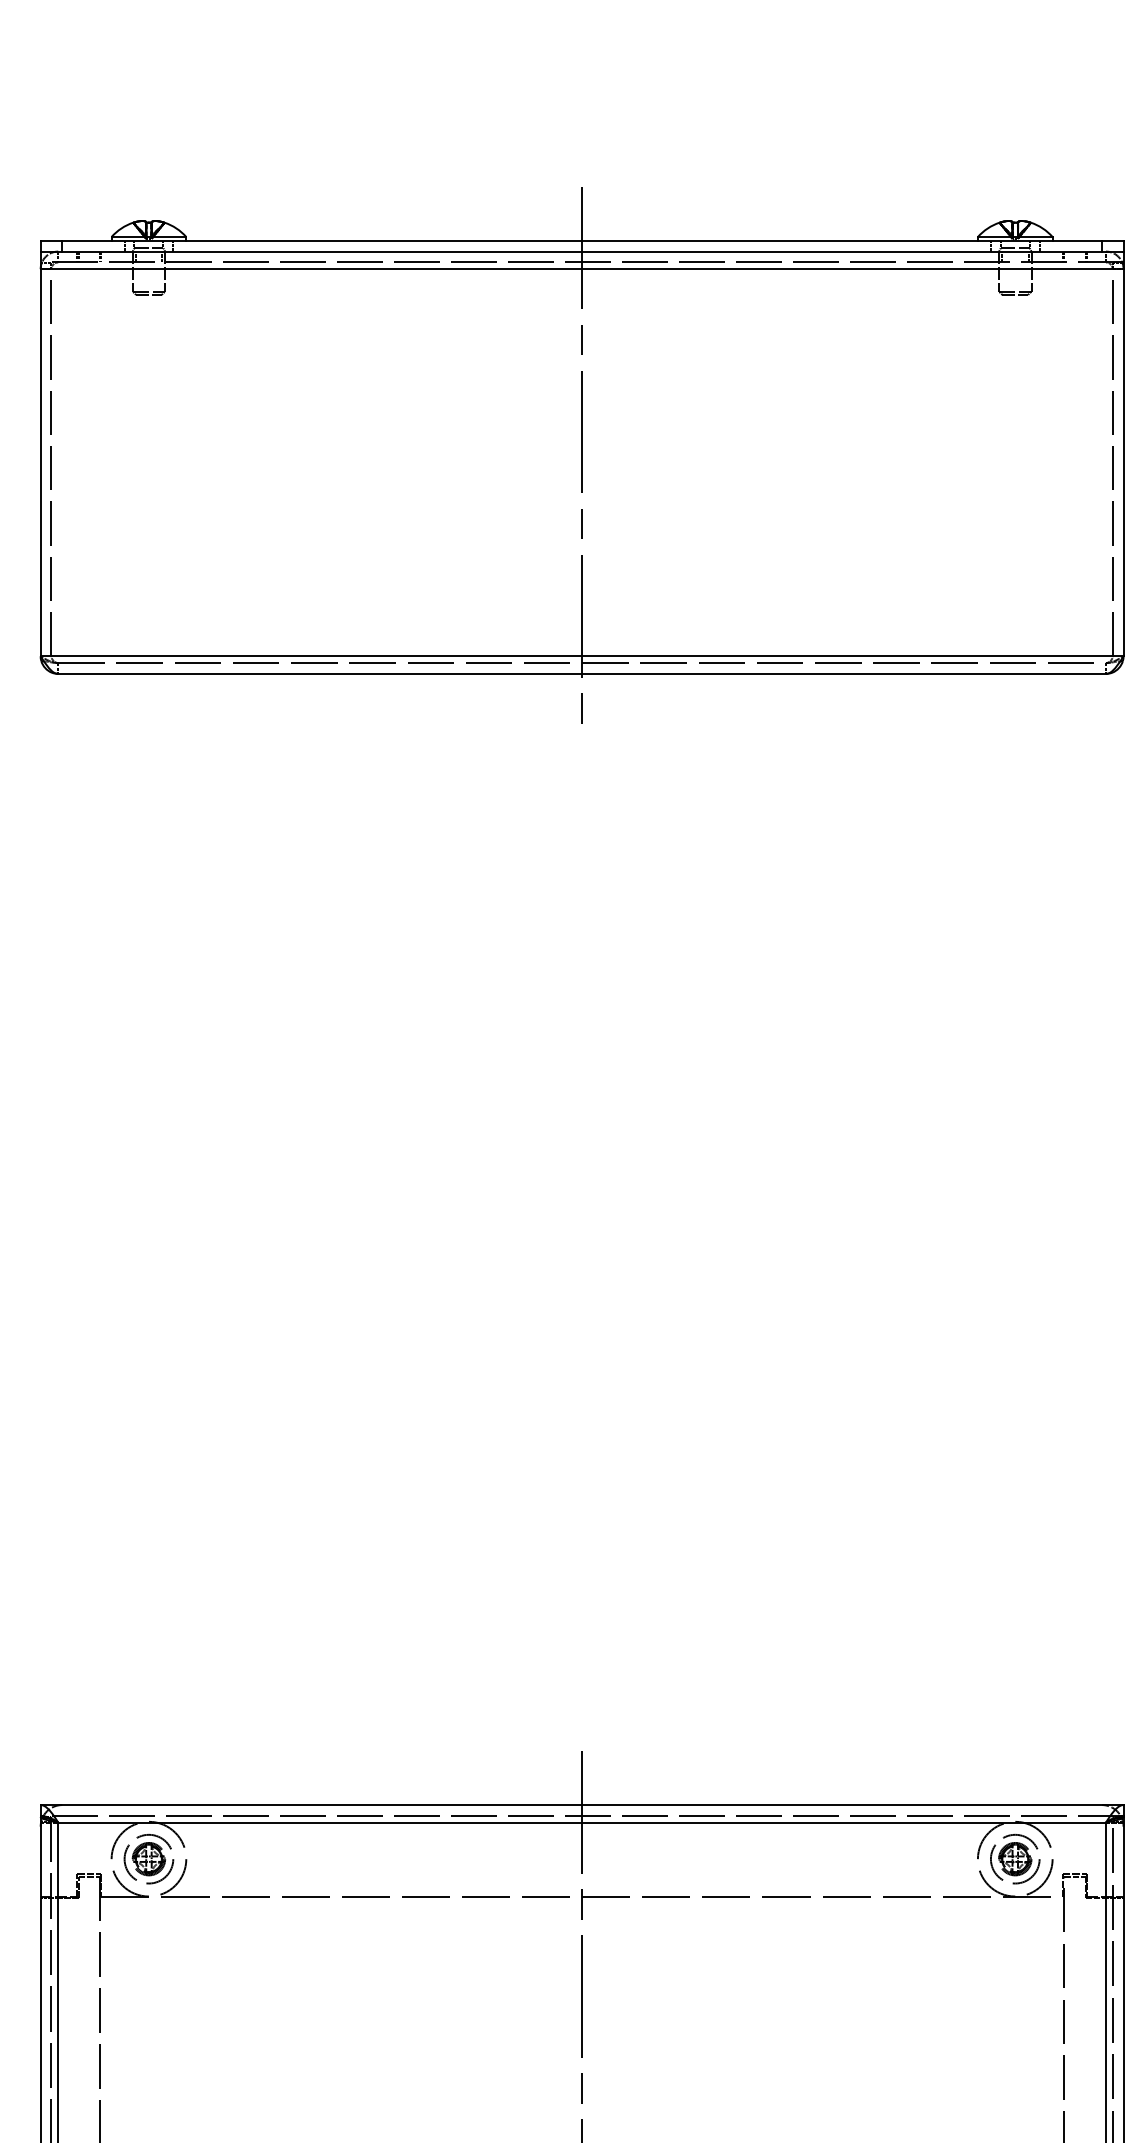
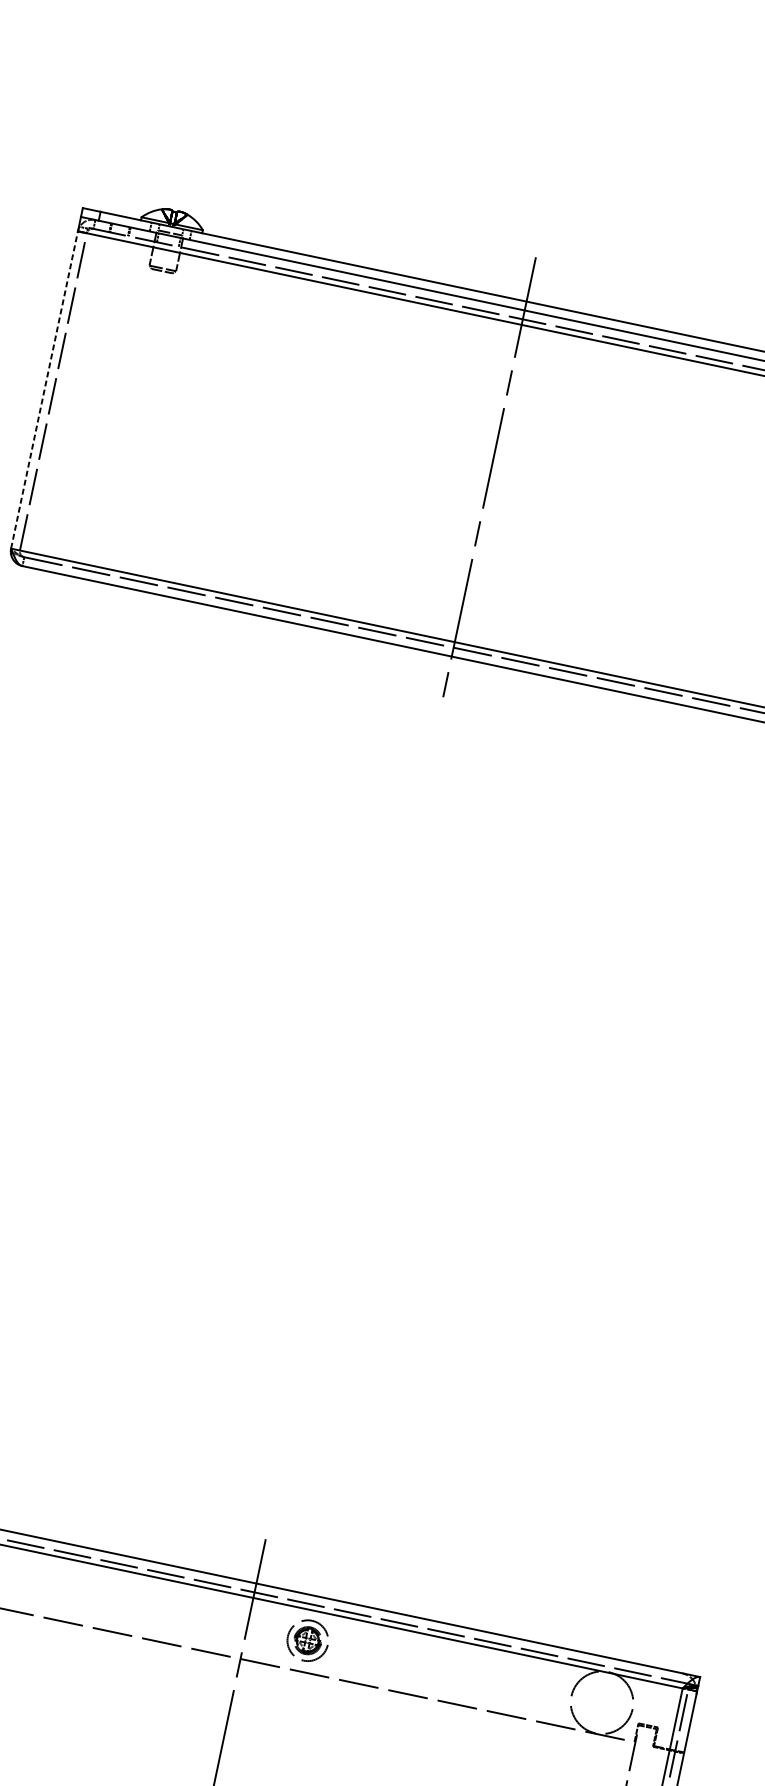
line: (40, 462) -> (44, 389), solid -> dashed
part: (1015, 1858) -> (308, 1640), moved

